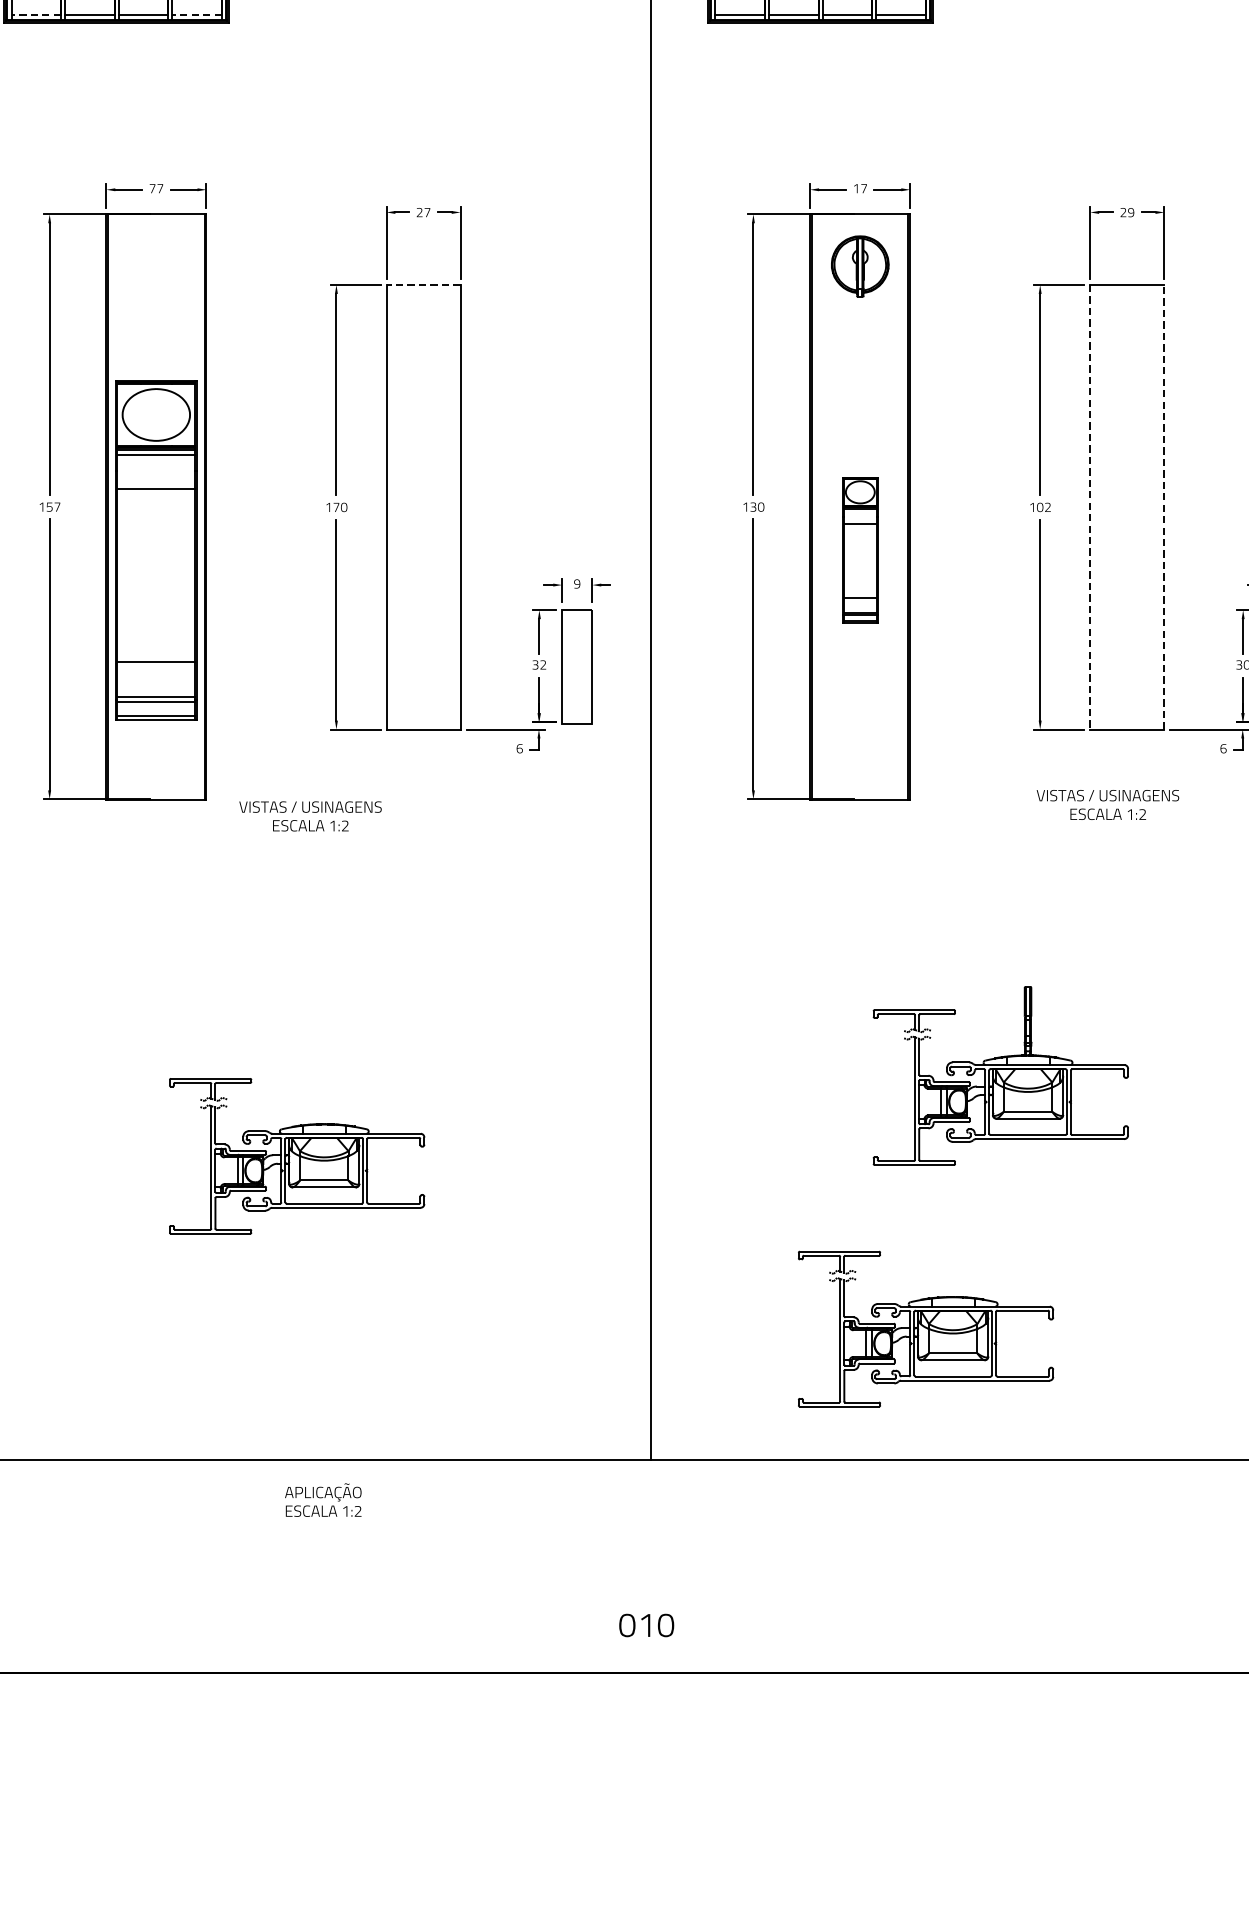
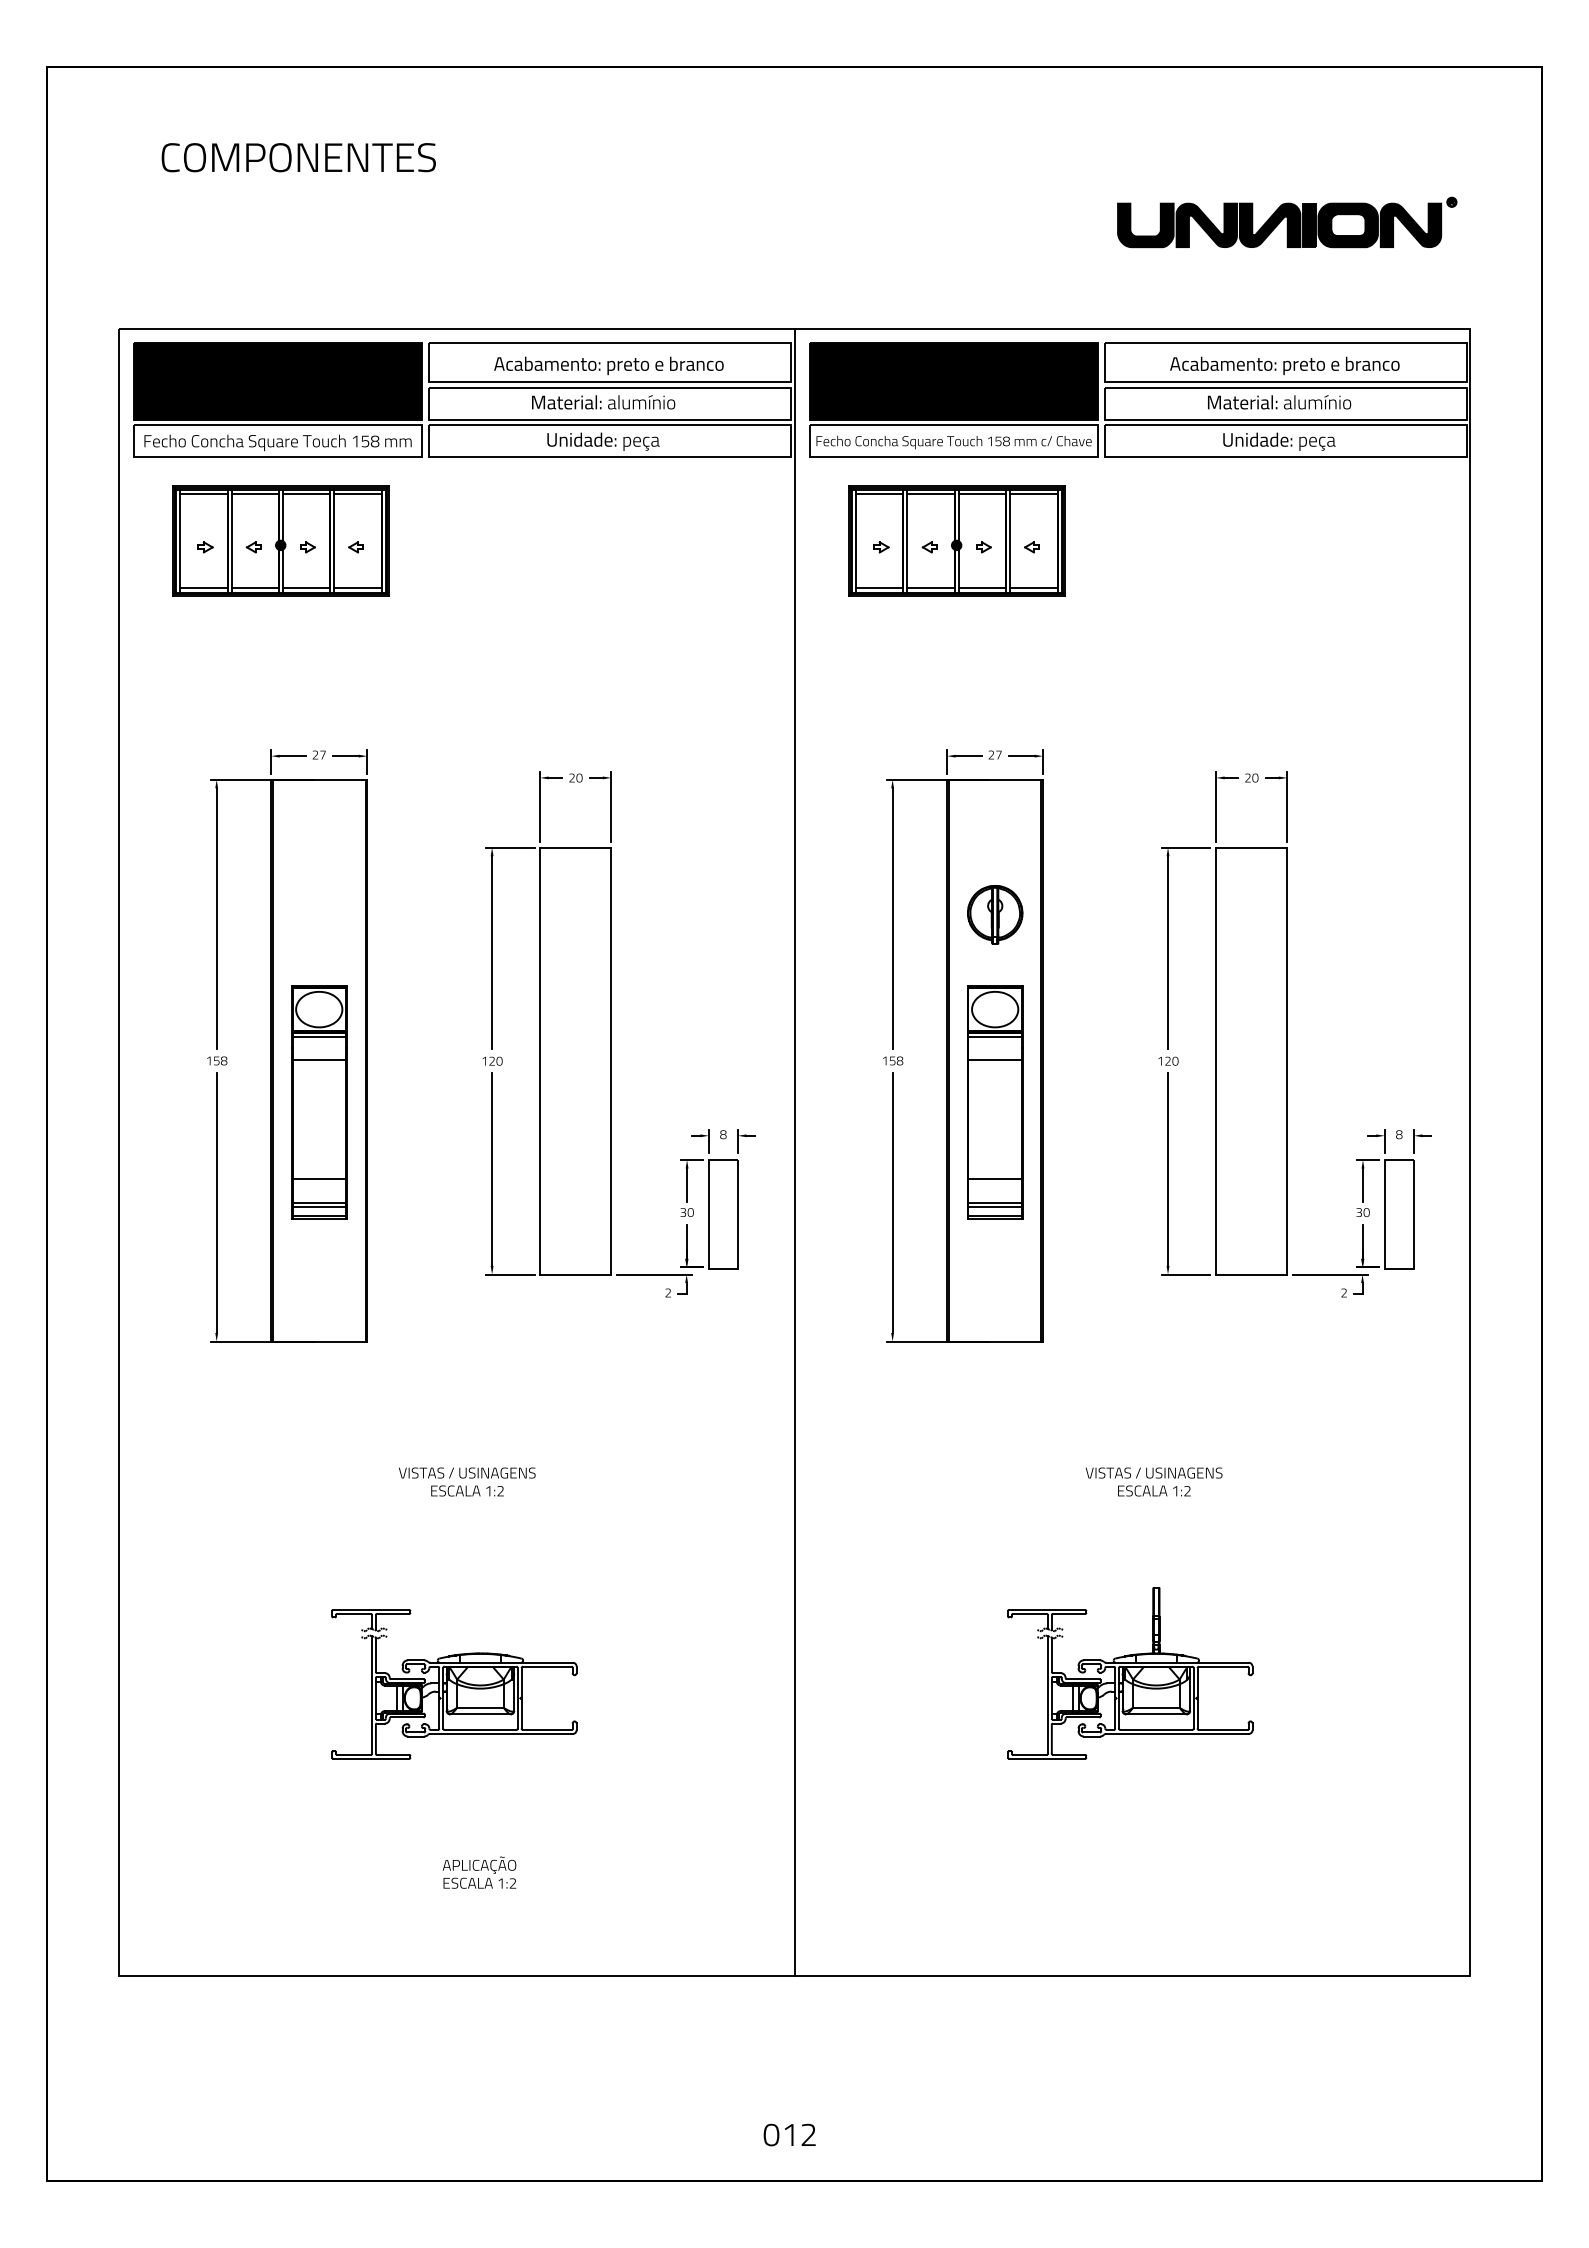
line: (35, 14) -> (203, 587), dashed -> solid
line: (197, 14) -> (358, 587), dashed -> solid
text: (152, 188) -> (315, 754), 77 -> 27
text: (856, 188) -> (991, 754), 17 -> 27
text: (427, 212) -> (579, 777), 27 -> 20
text: (1131, 212) -> (1255, 777), 29 -> 20
part: (860, 266) -> (995, 914), moved
line: (423, 284) -> (575, 847), dashed -> solid
text: (57, 506) -> (224, 1060), 157 -> 158
text: (335, 506) -> (491, 1060), 170 -> 120
text: (757, 506) -> (896, 1060), 130 -> 158
text: (1043, 506) -> (1171, 1060), 102 -> 120
line: (1164, 506) -> (1287, 1060), dashed -> solid
line: (1090, 507) -> (1216, 1061), dashed -> solid
part: (156, 550) -> (319, 1102), size x0.71
part: (860, 550) -> (995, 1102), size x1.67
text: (577, 583) -> (723, 1134), 9 -> 8
text: (542, 664) -> (690, 1212), 32 -> 30
text: (520, 748) -> (668, 1292), 6 -> 2
text: (1223, 748) -> (1344, 1292), 6 -> 2
text: (1107, 804) -> (1153, 1481), moved
text: (310, 815) -> (467, 1481), moved
part: (1001, 1076) -> (1130, 1673), moved
part: (926, 1329) -> (1058, 1850), removed
text: (323, 1499) -> (479, 1872), moved
text: (665, 1625) -> (808, 2135), 010 -> 012

